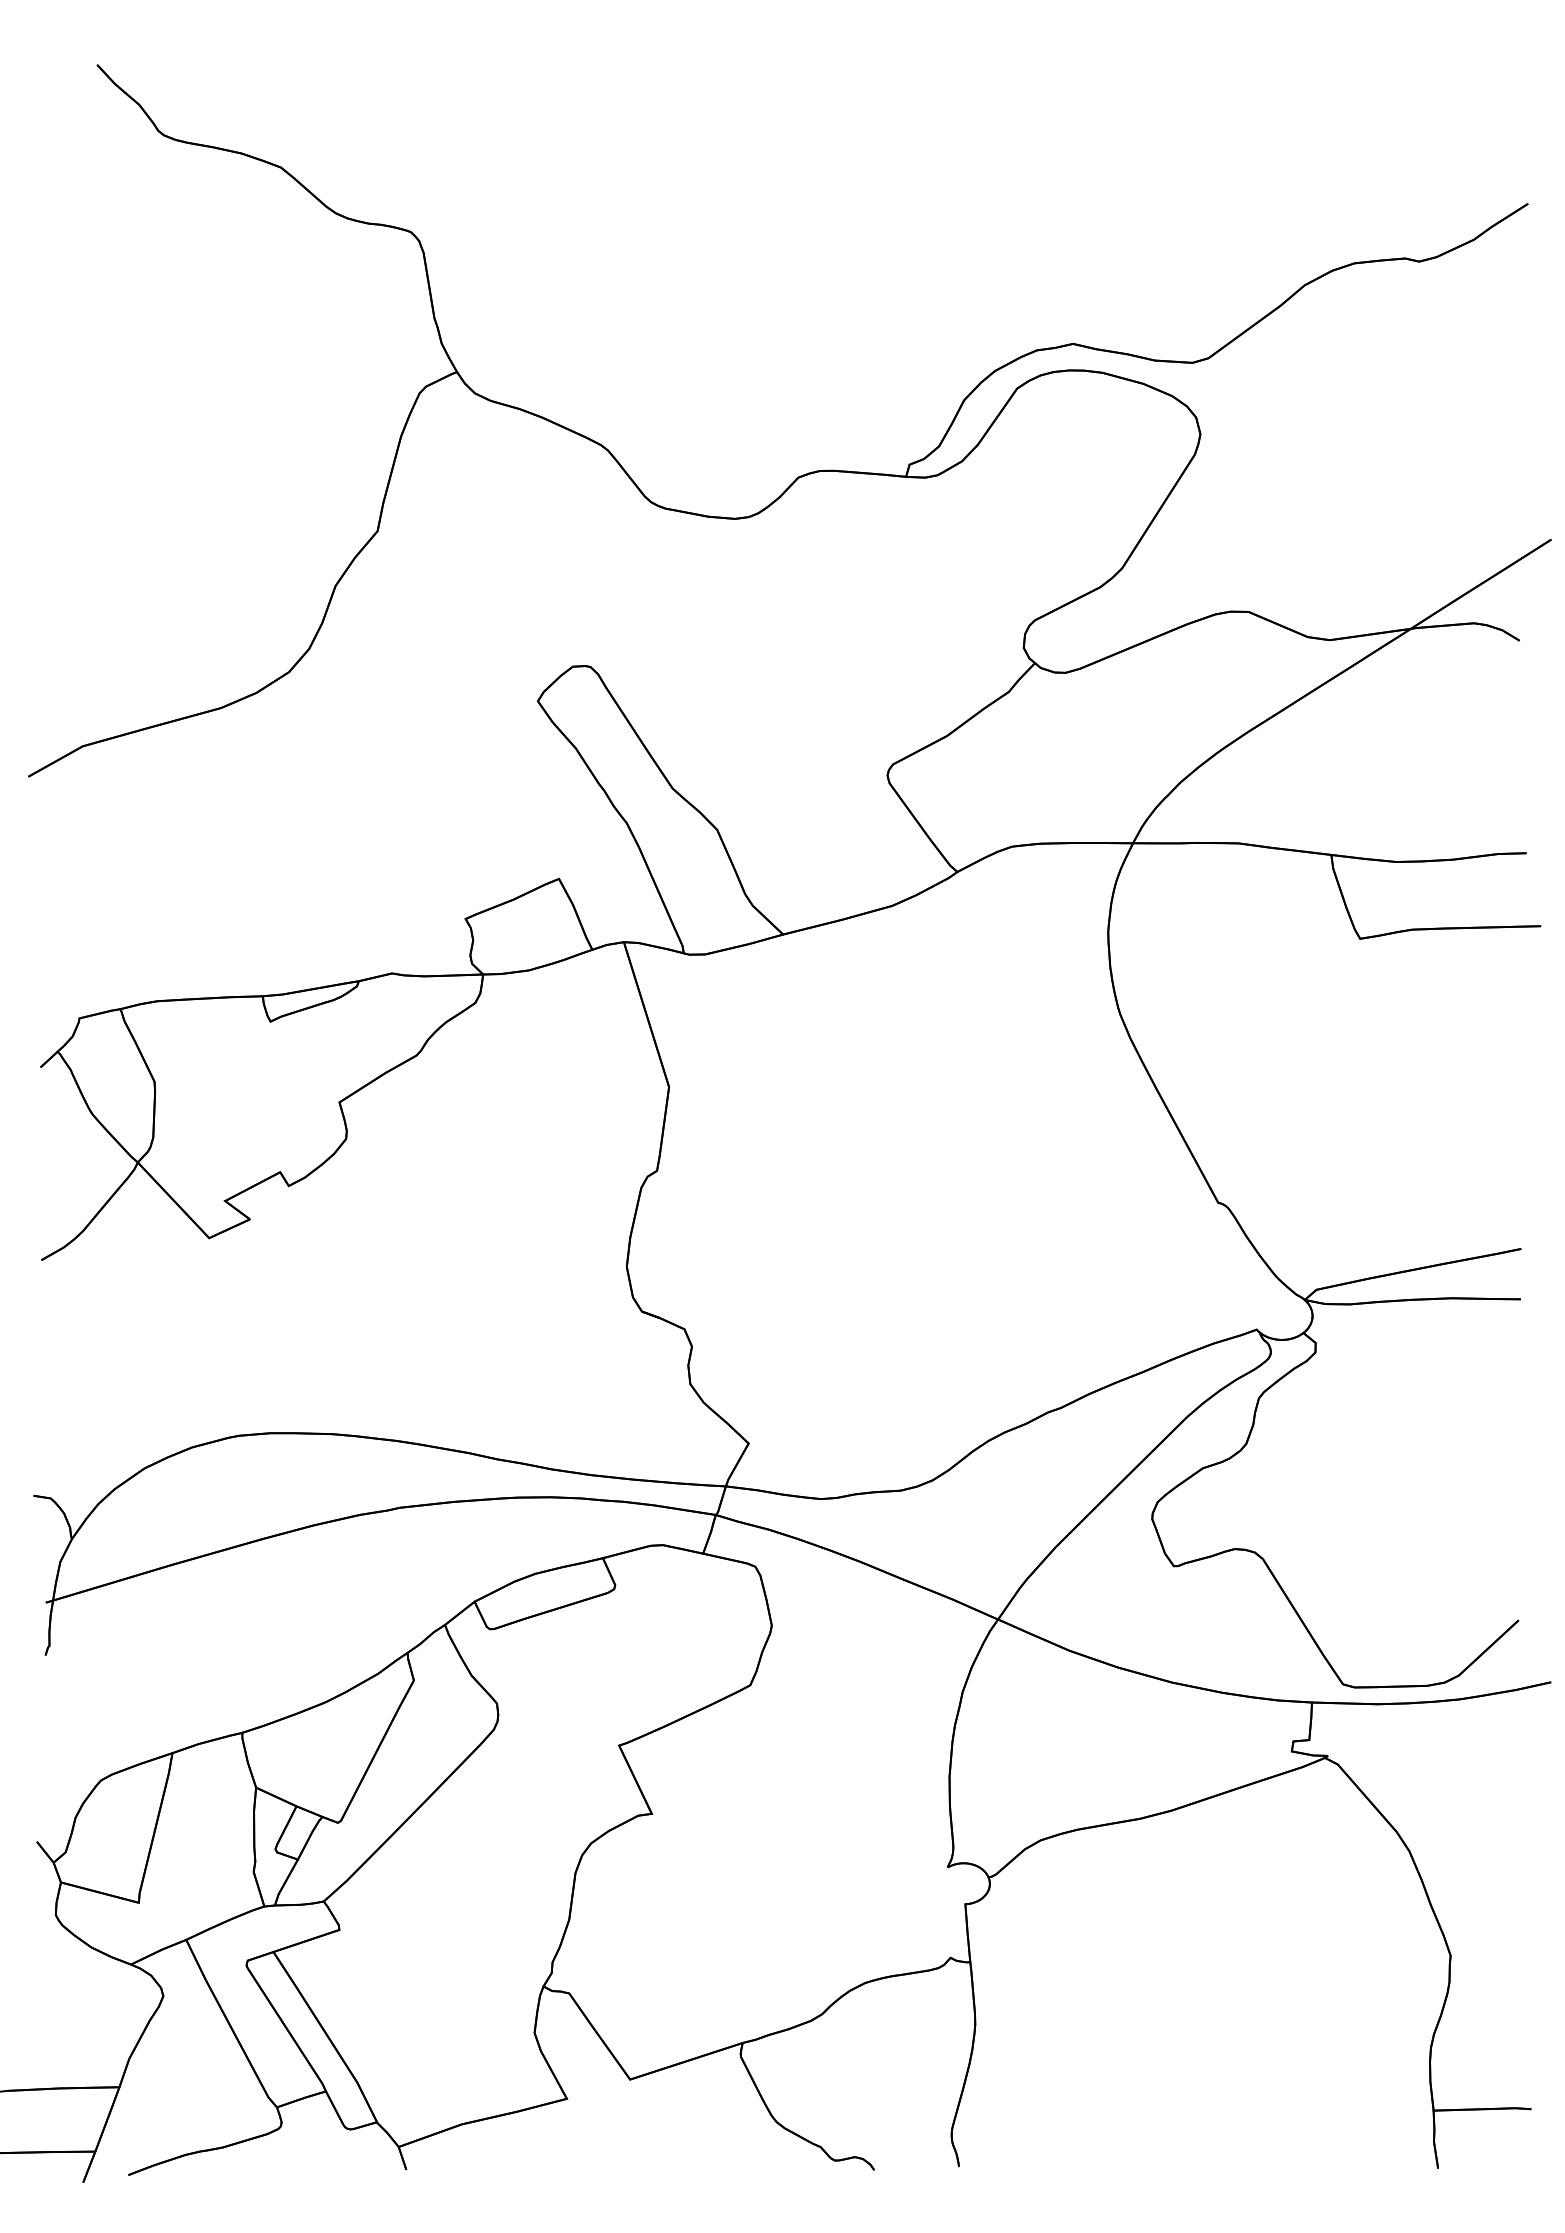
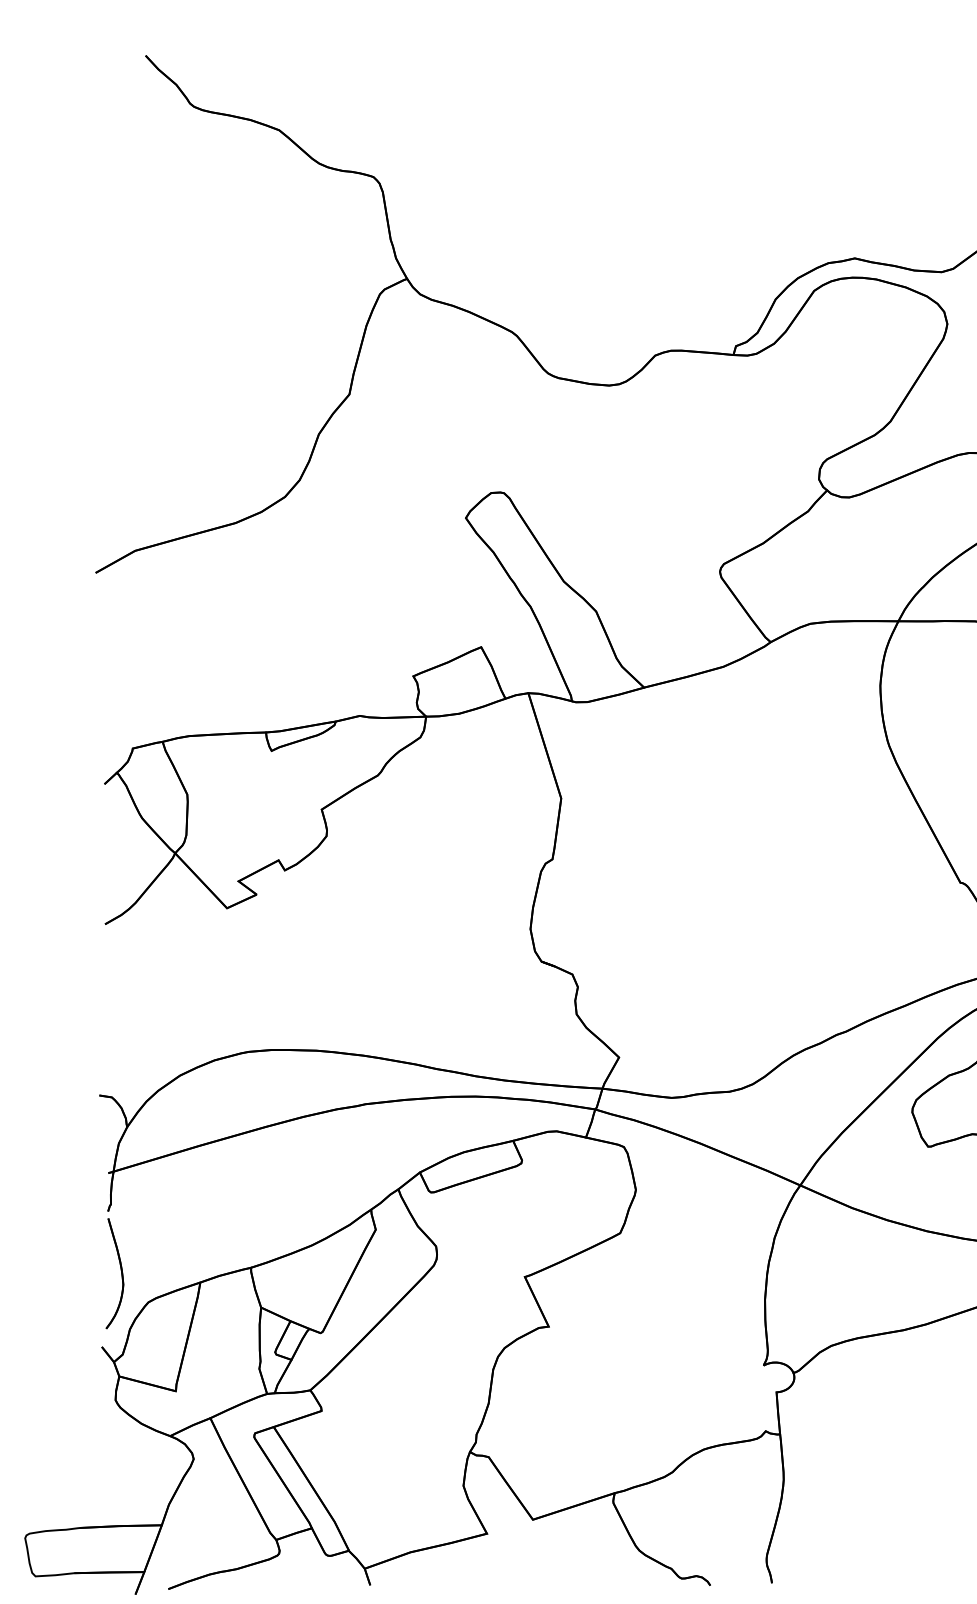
part: (63, 1739) -> (121, 1272), added

